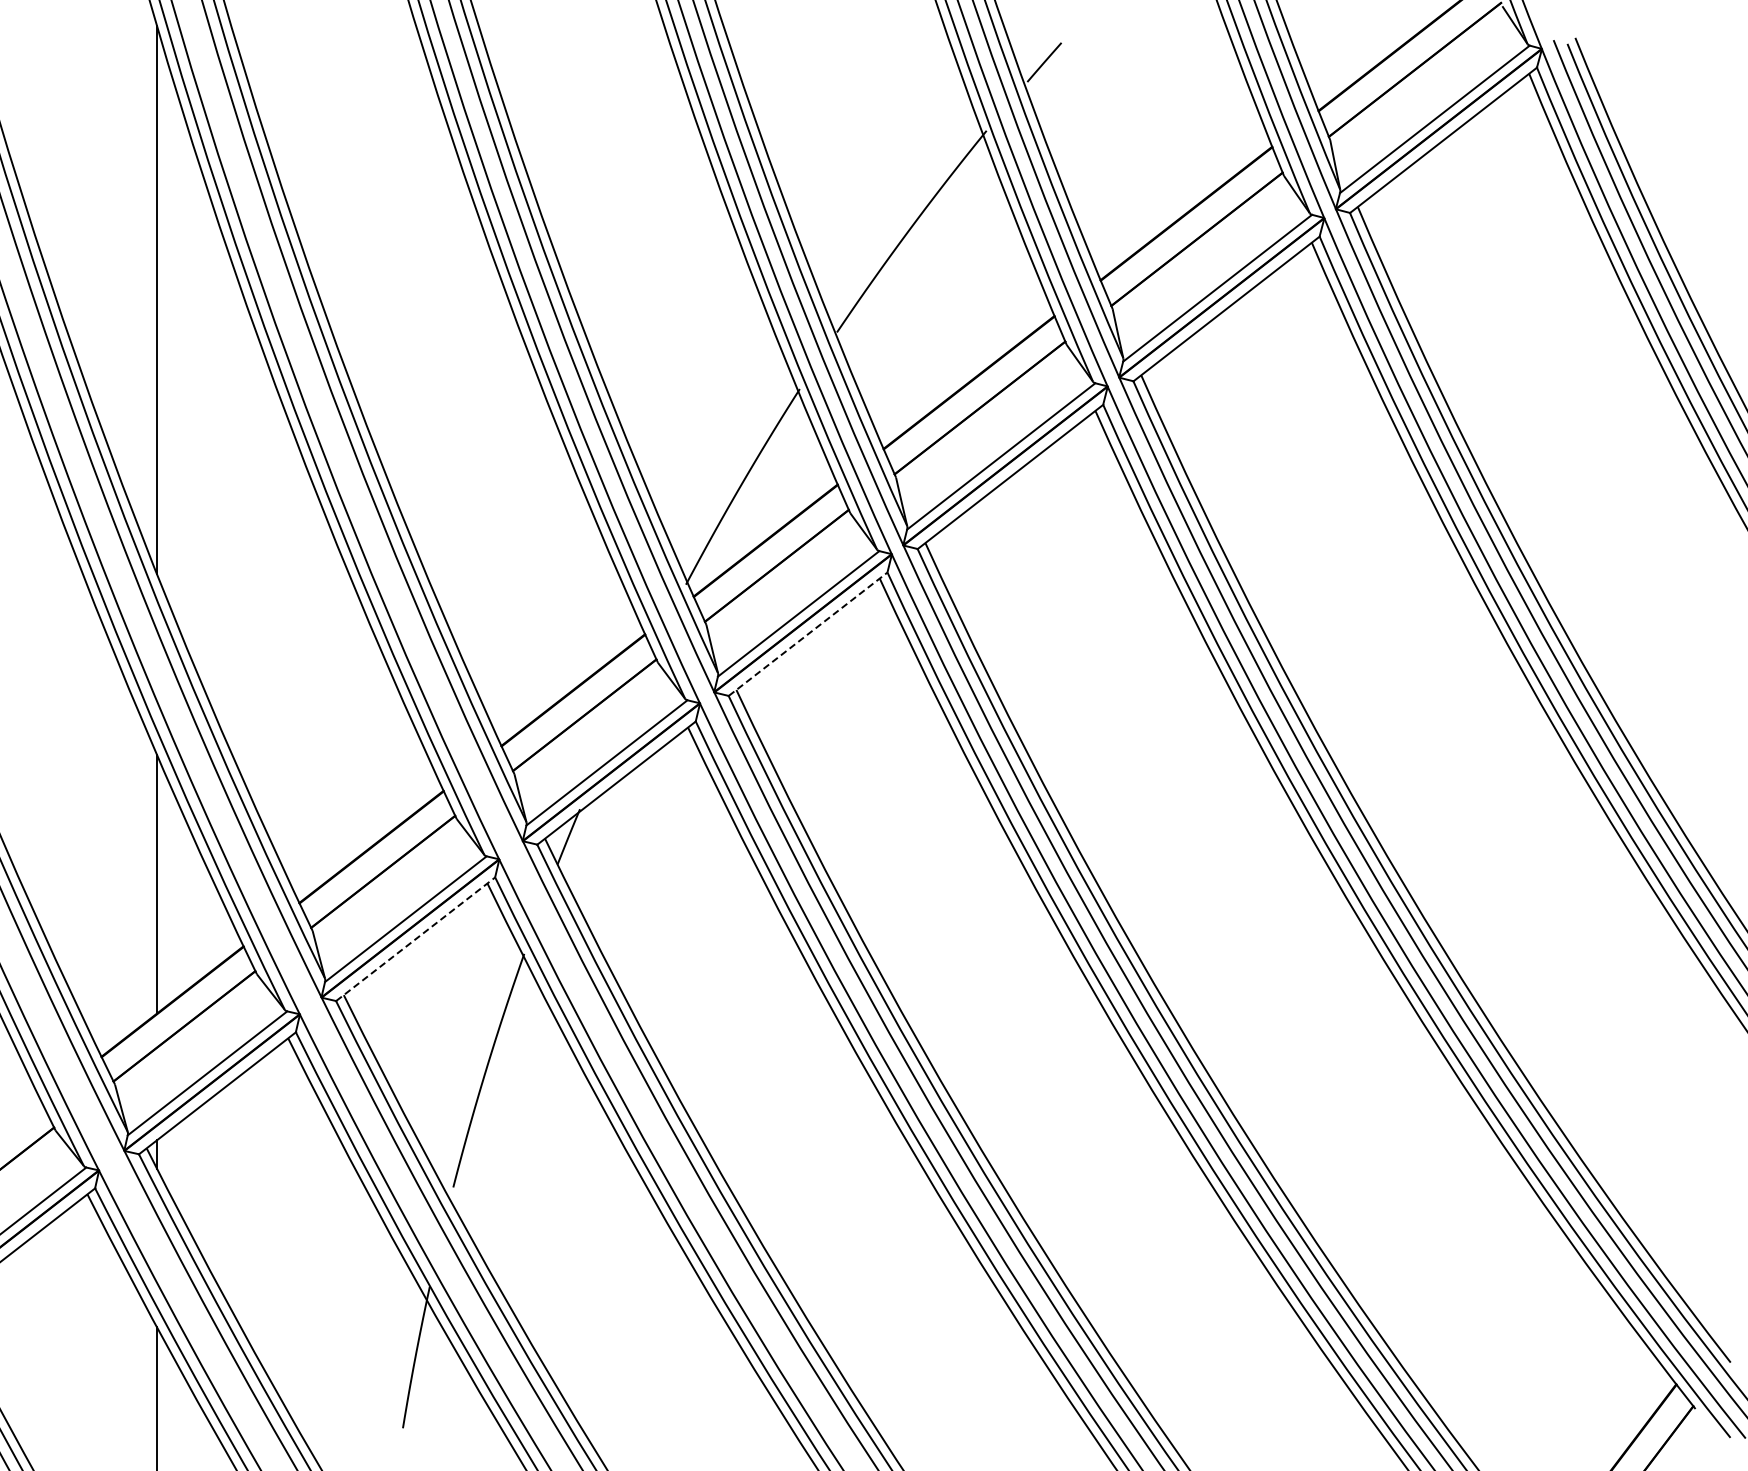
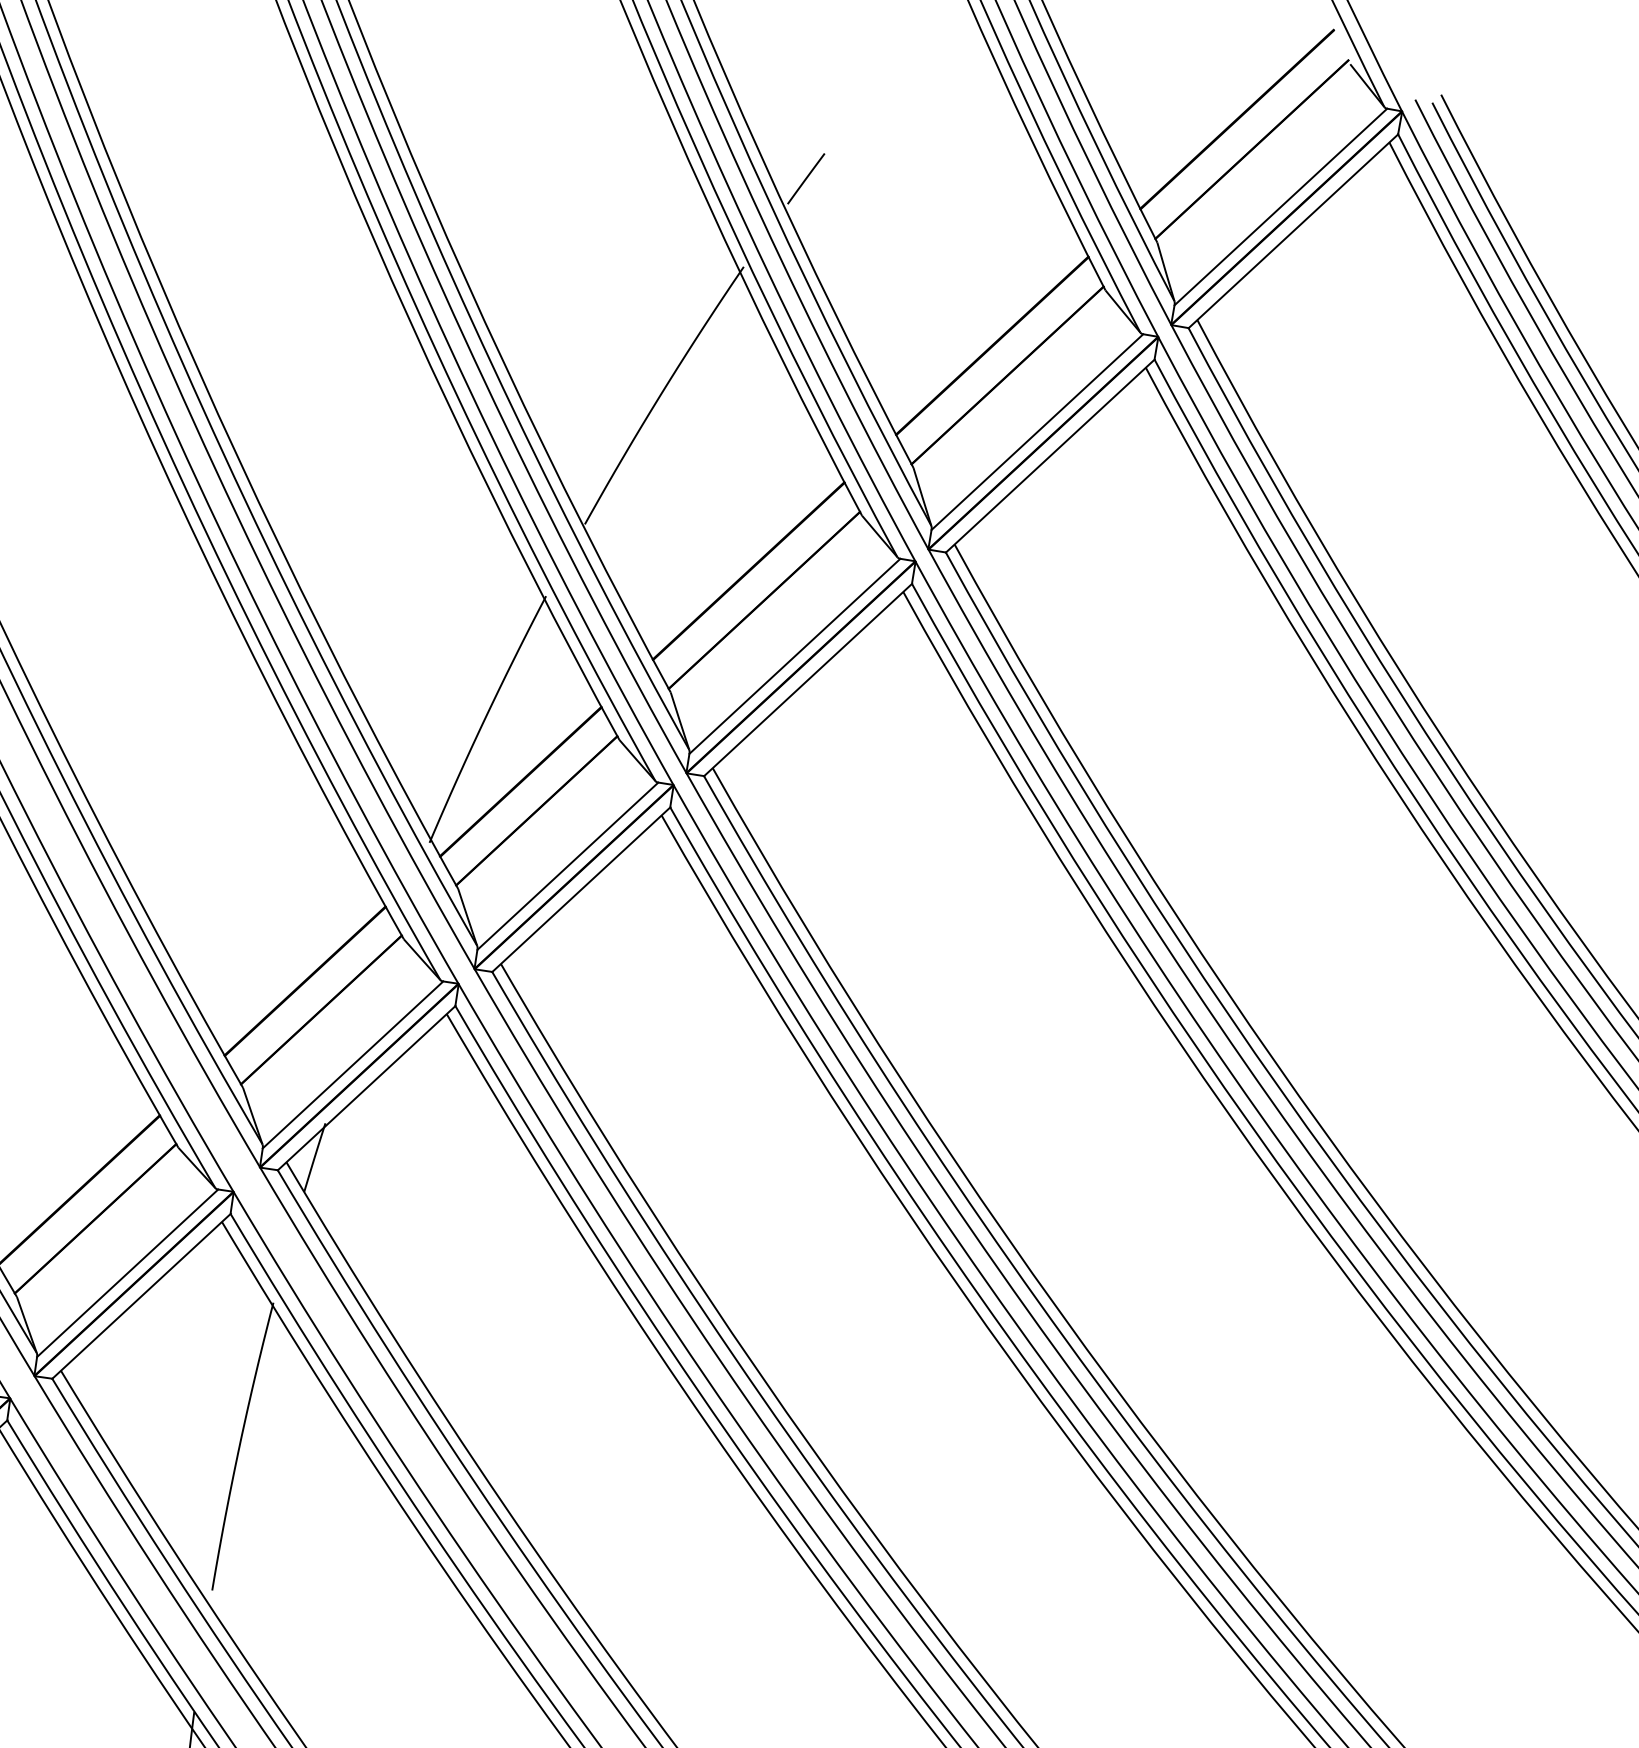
line: (808, 634) -> (581, 889), dashed -> solid
line: (415, 939) -> (141, 1296), dashed -> solid

